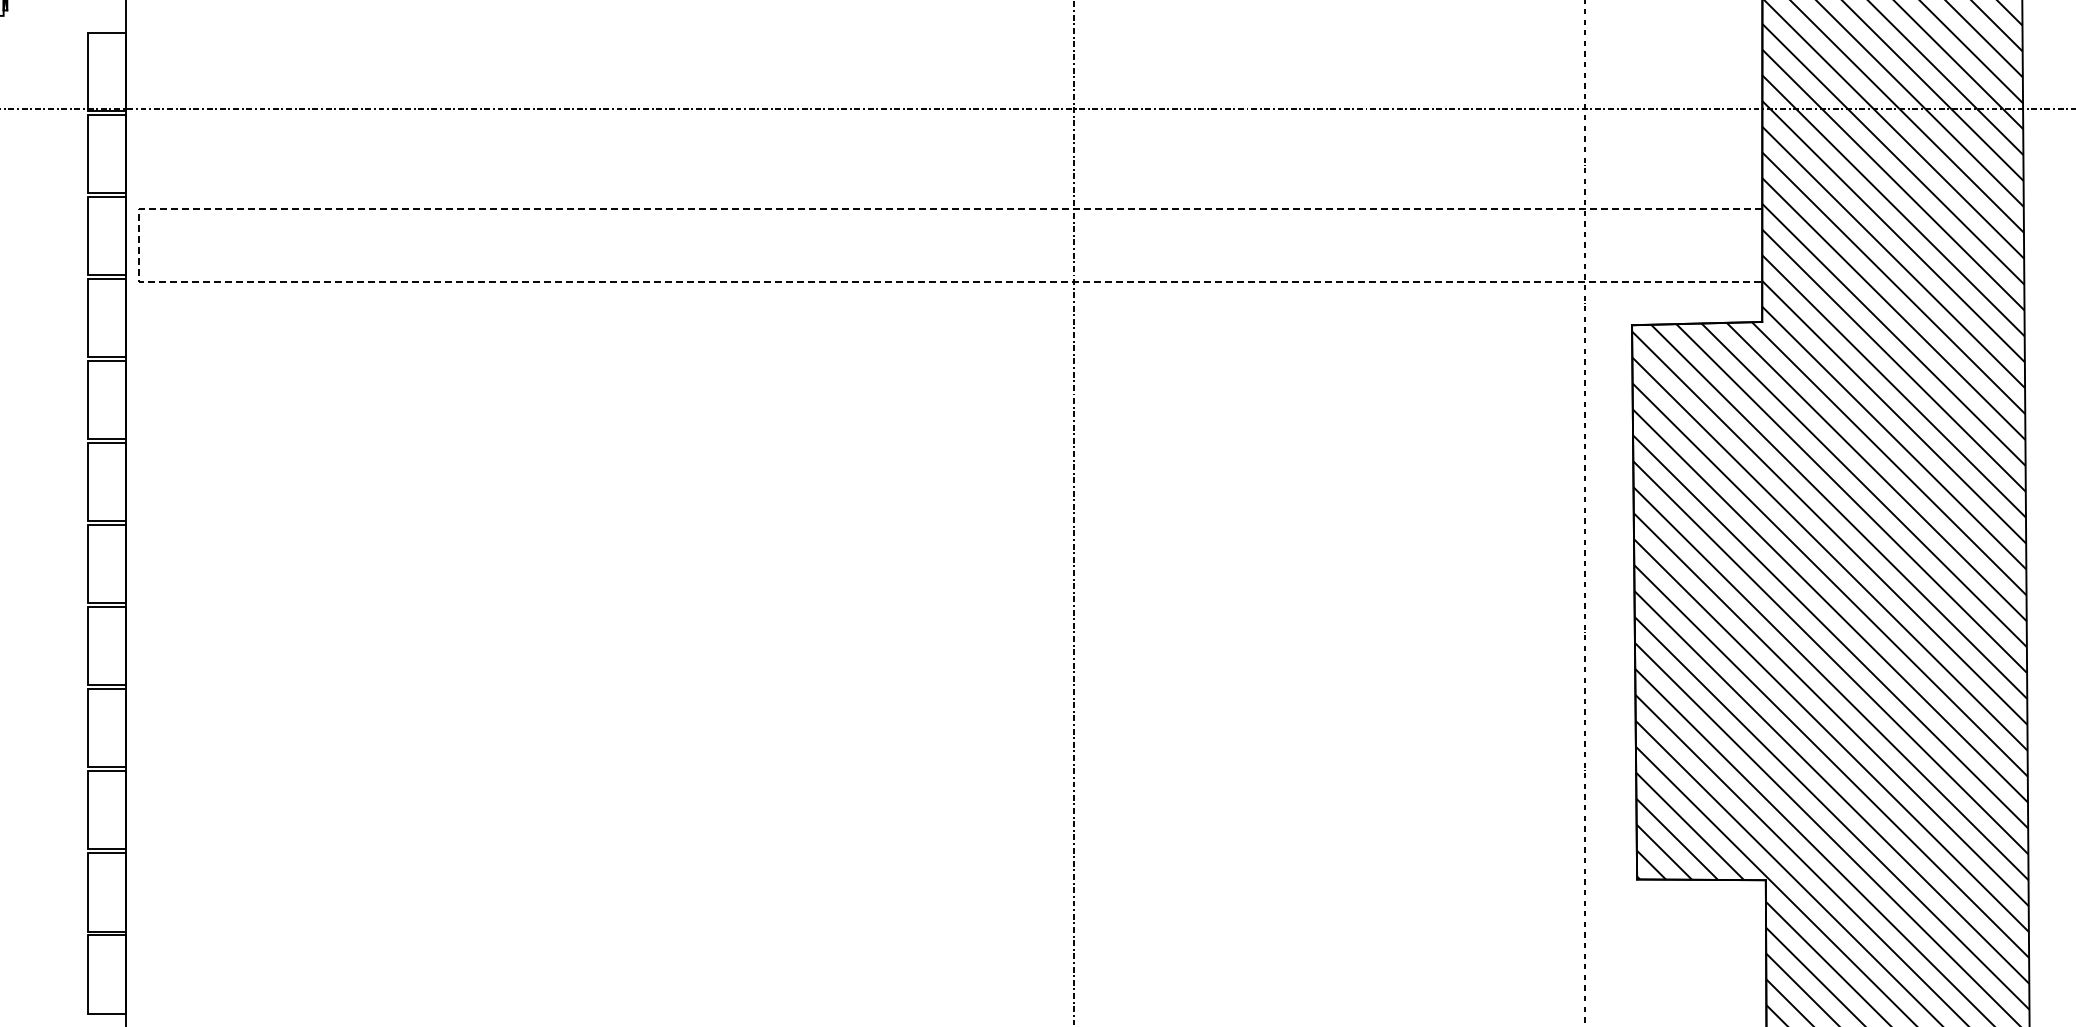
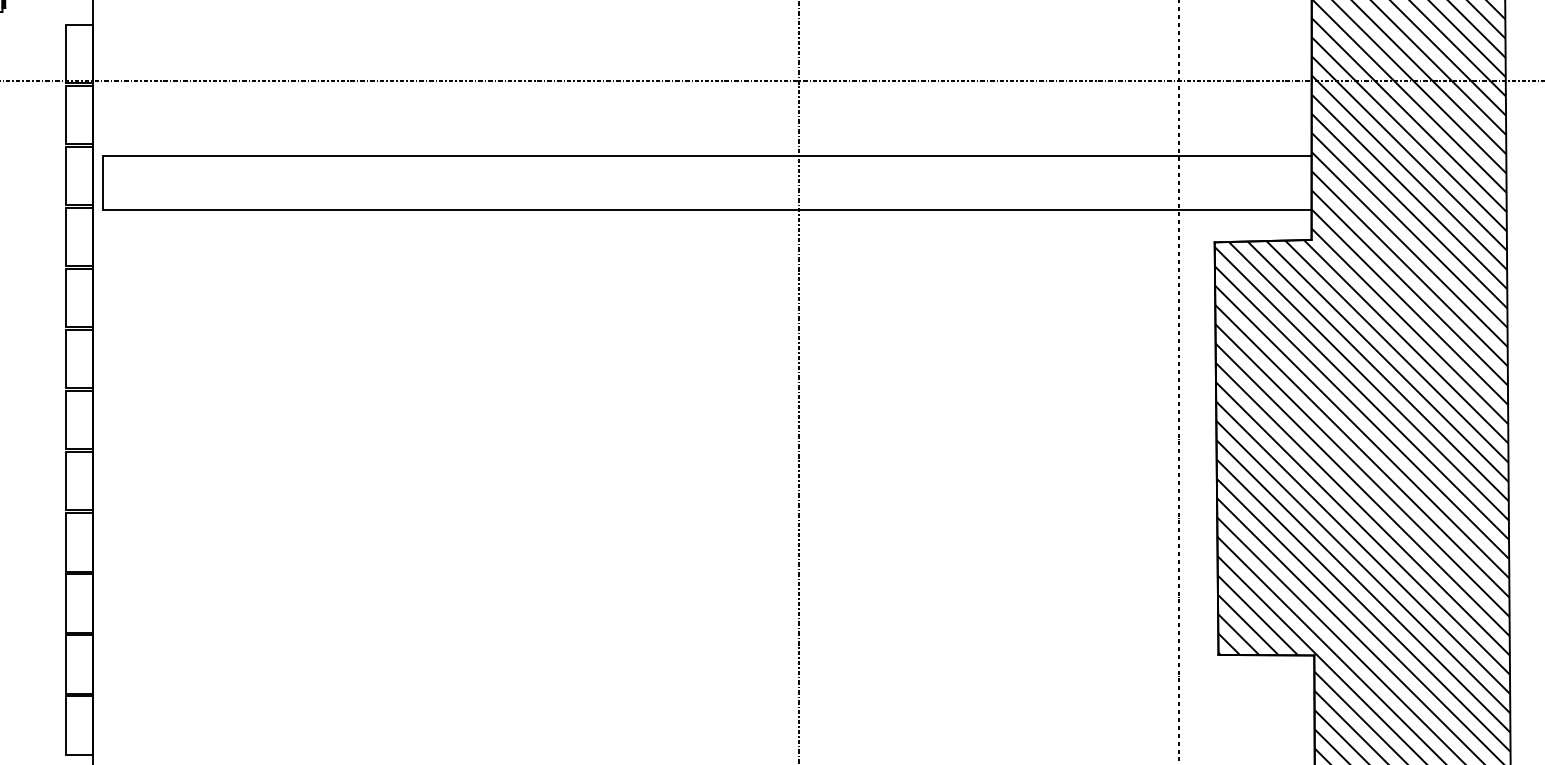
line: (139, 245) -> (103, 183), dashed -> solid

